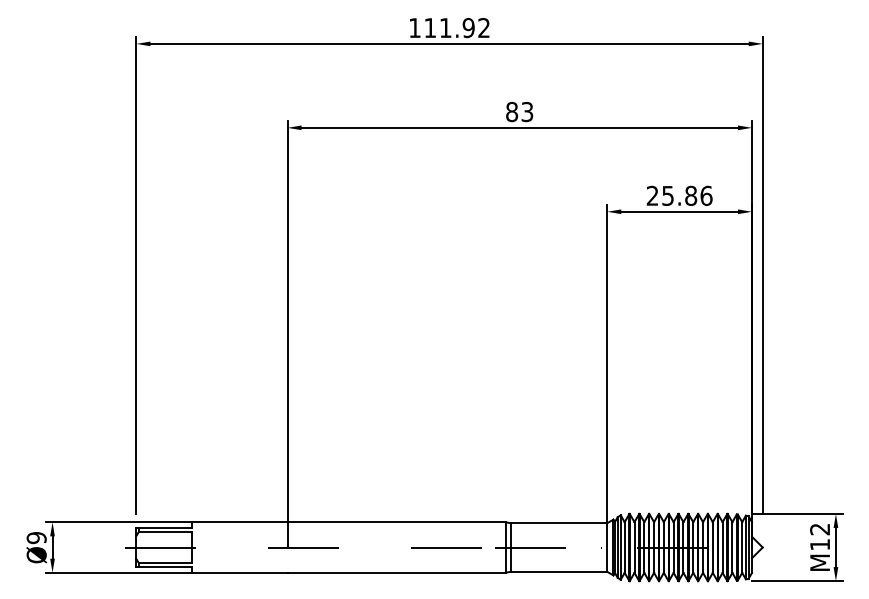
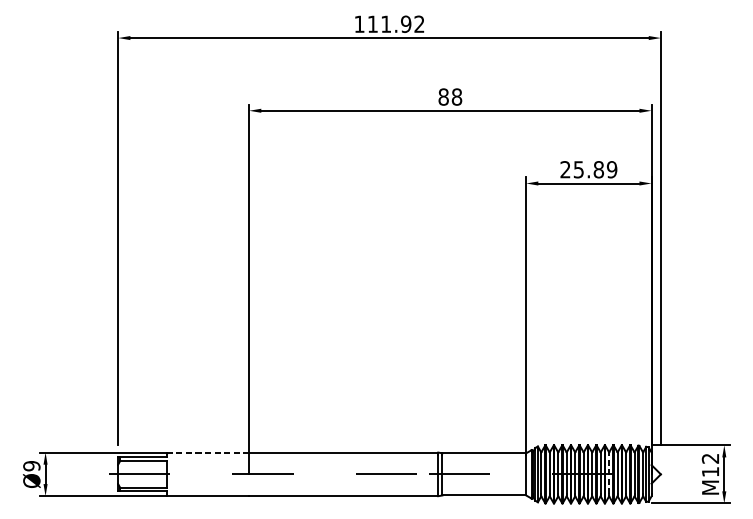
text: (527, 112) -> (457, 97), 83 -> 88
text: (706, 195) -> (612, 169), 25.86 -> 25.89
line: (240, 522) -> (208, 452), solid -> dashed
line: (703, 545) -> (609, 472), solid -> dashed

